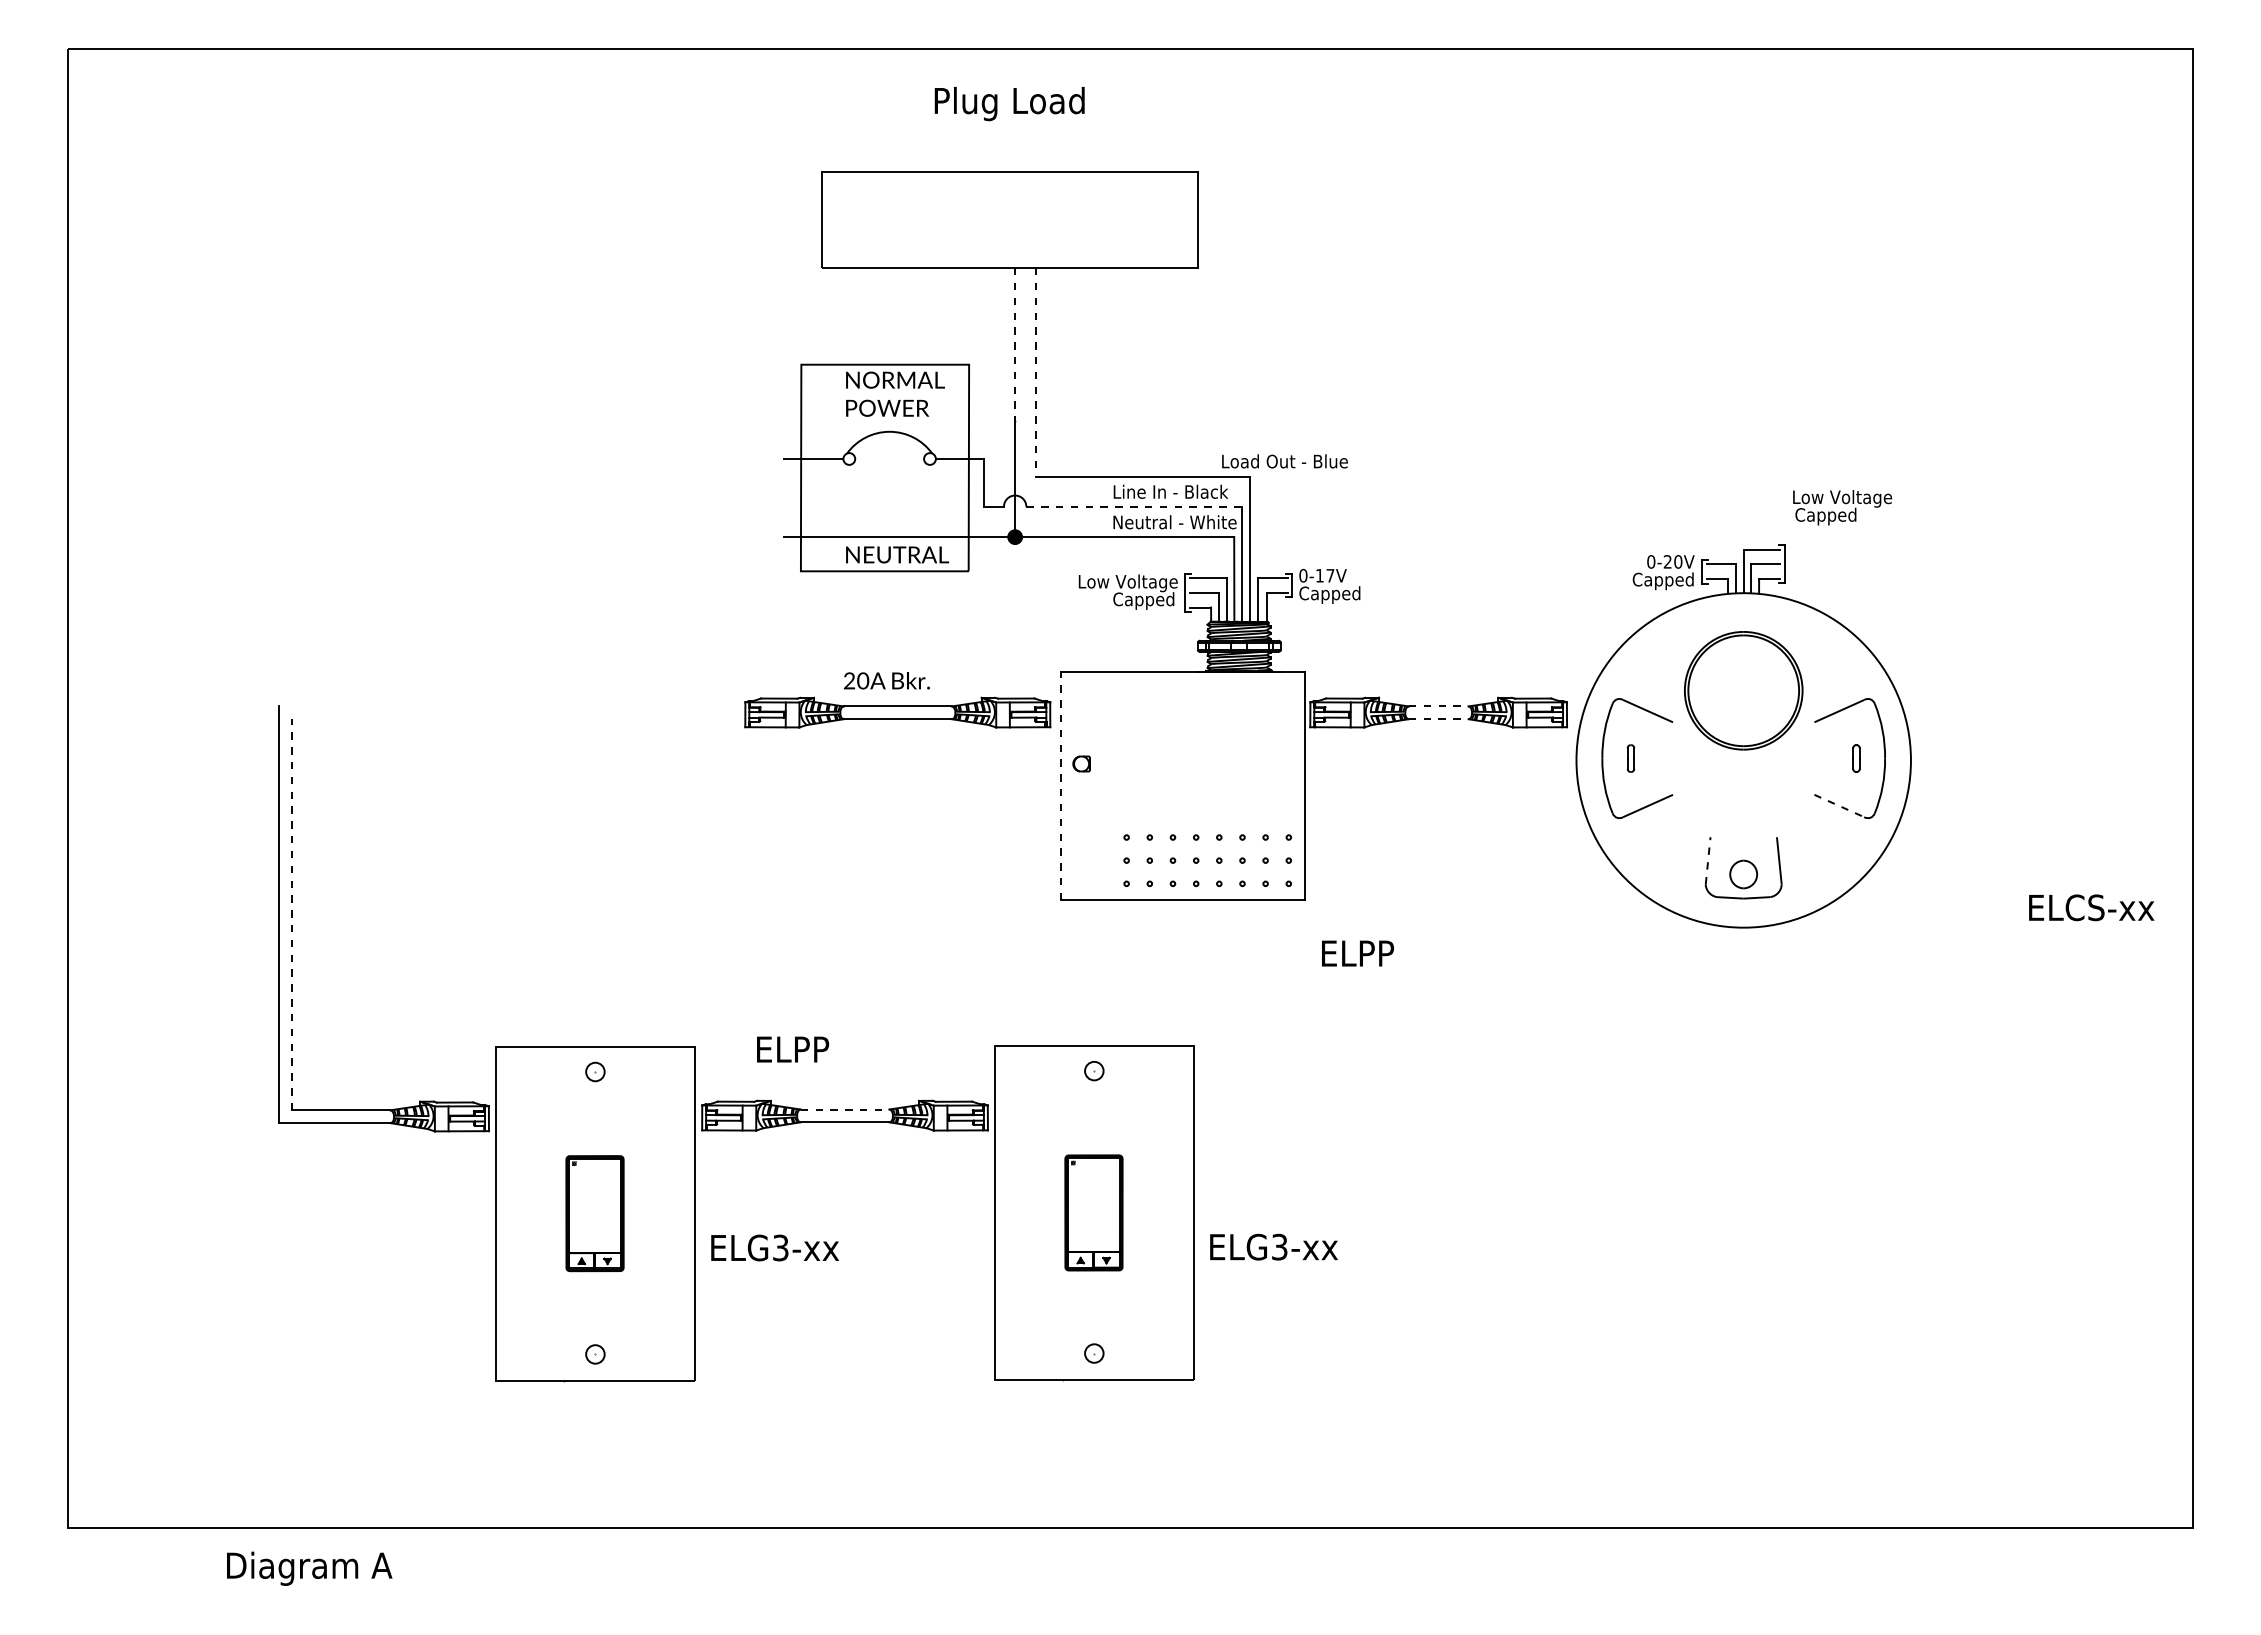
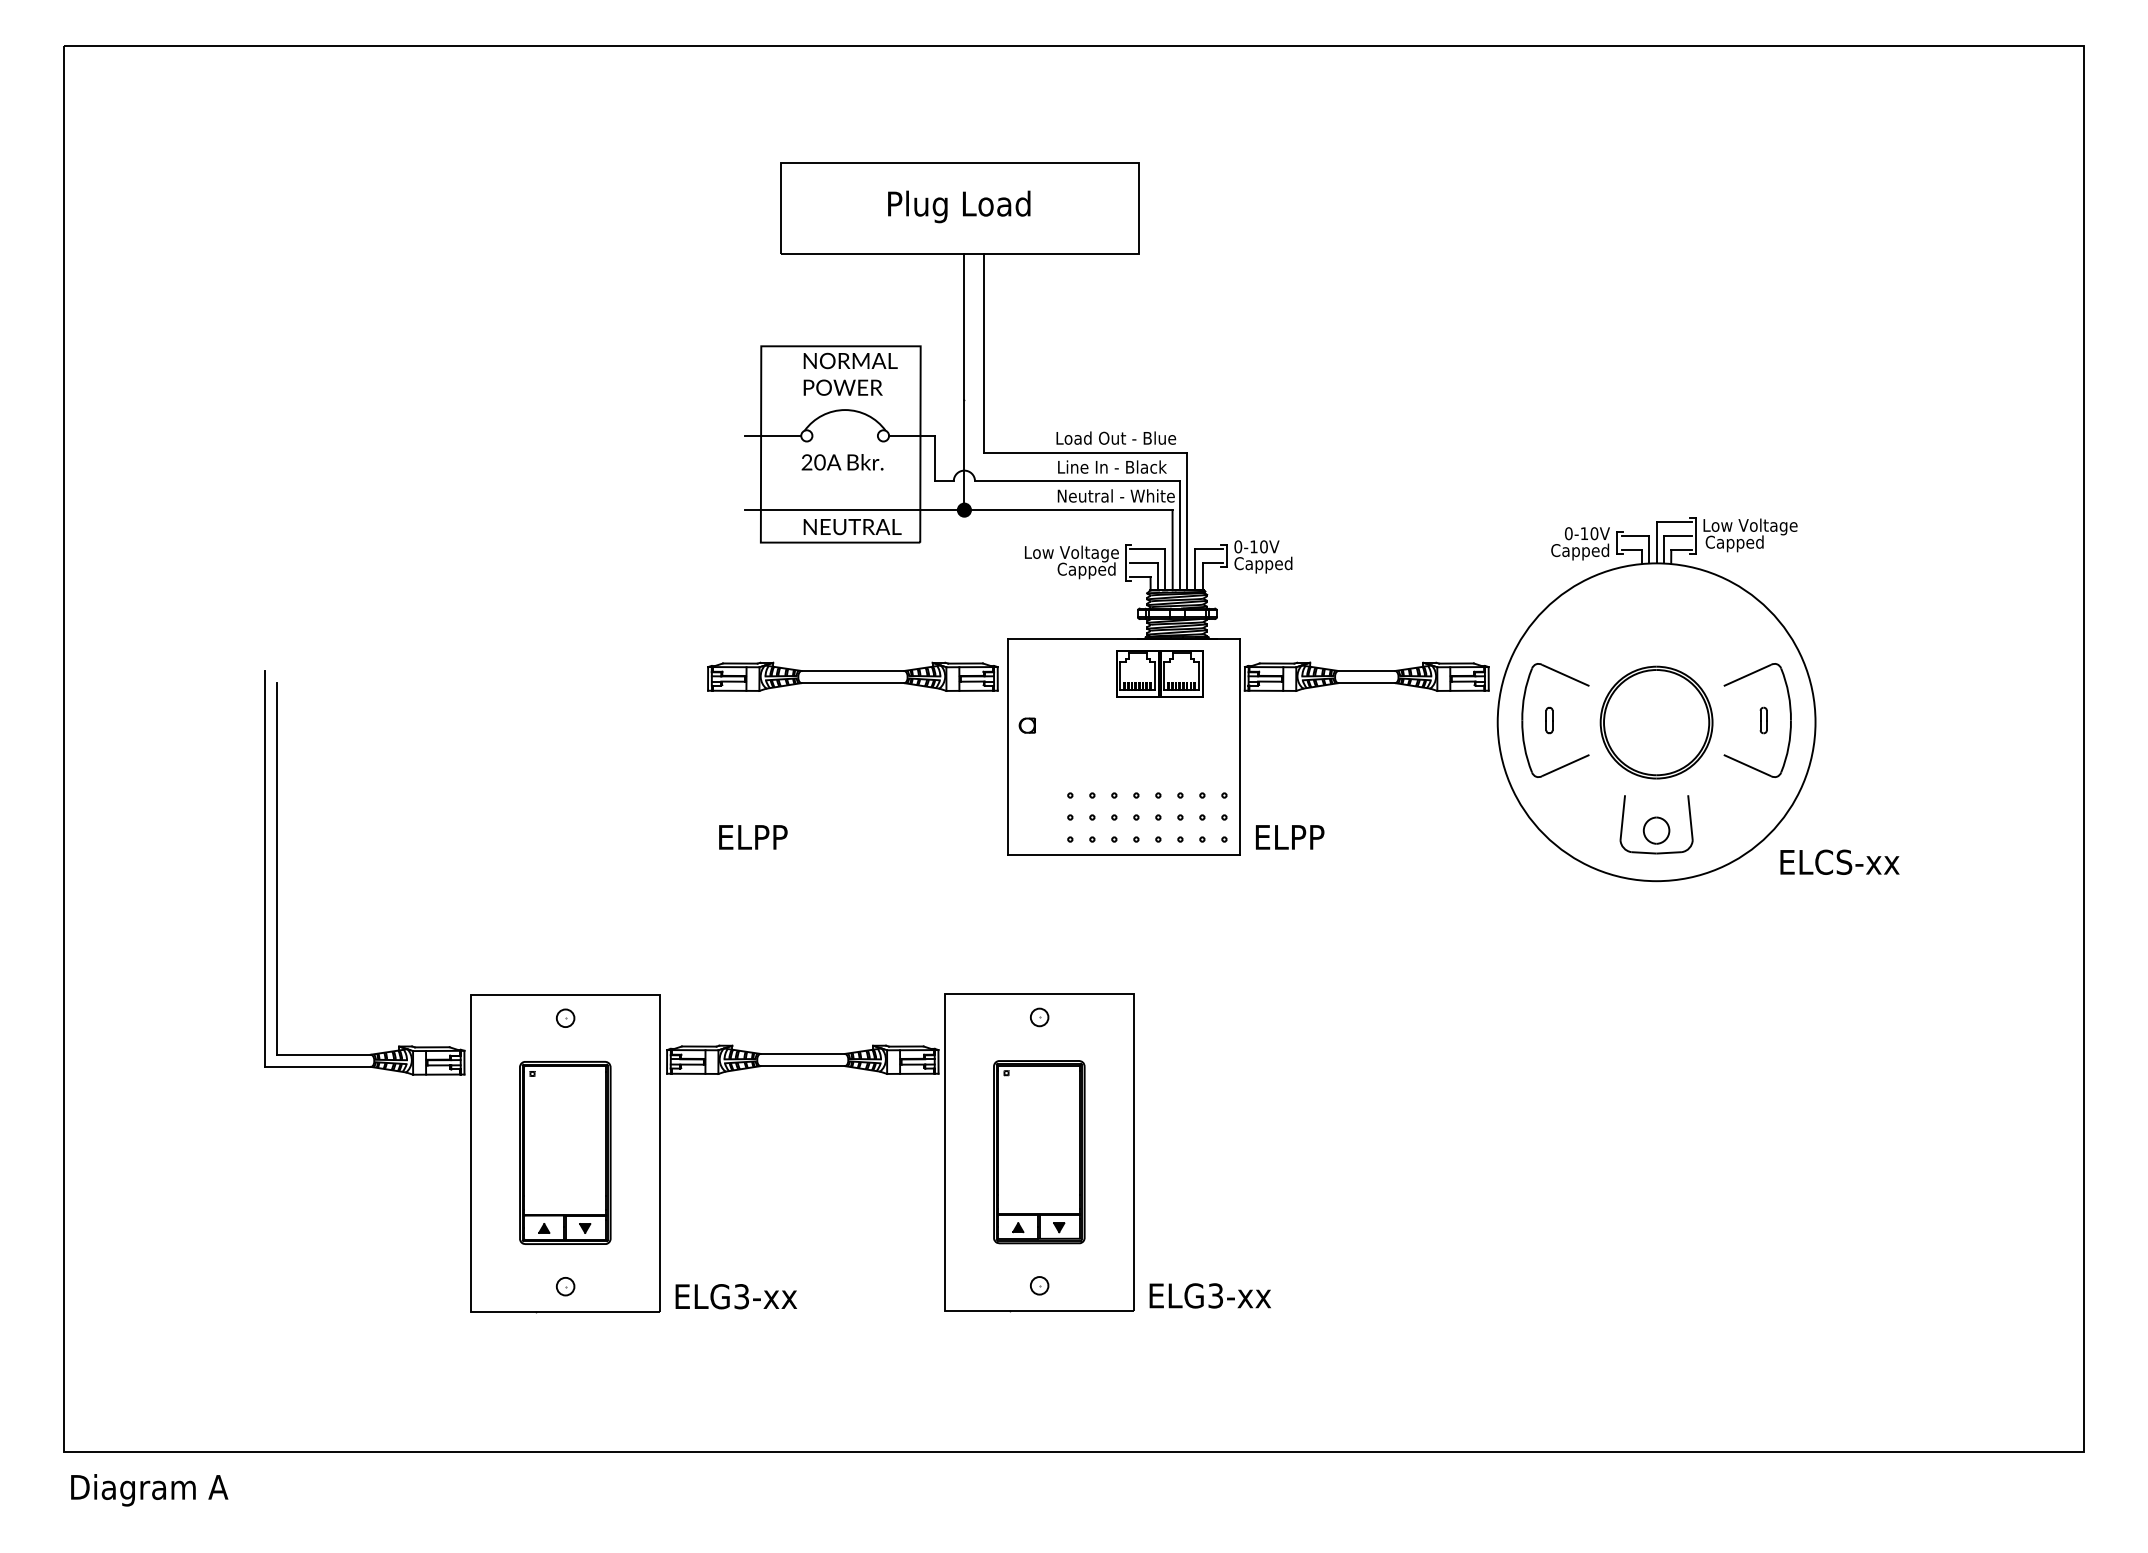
text: (1009, 104) -> (959, 207), moved
line: (1015, 344) -> (964, 327), dashed -> solid
line: (1035, 372) -> (983, 353), dashed -> solid
text: (1284, 461) -> (1115, 438), moved
line: (1134, 506) -> (1077, 481), dashed -> solid
text: (1842, 507) -> (1750, 535), moved
text: (1667, 561) -> (1584, 533), 0-20V -> 0-10V
text: (1330, 575) -> (1264, 546), 0-17V -> 0-10V
text: (886, 680) -> (842, 462), moved
part: (1743, 690) -> (1656, 722), moved
line: (1438, 706) -> (1366, 671), dashed -> solid
part: (1220, 709) -> (1159, 673), added
line: (1438, 719) -> (1366, 683), dashed -> solid
line: (1061, 786) -> (1008, 747), dashed -> solid
line: (1839, 806) -> (1747, 766), dashed -> solid
line: (1708, 860) -> (1623, 817), dashed -> solid
text: (2091, 907) -> (1839, 862), moved
line: (291, 914) -> (276, 868), dashed -> solid
text: (1358, 953) -> (1290, 837), moved
text: (793, 1049) -> (753, 837), moved
line: (845, 1109) -> (803, 1053), dashed -> solid
part: (1093, 1212) -> (1038, 1151), size x1.67
part: (594, 1213) -> (564, 1152), size x1.67
text: (1273, 1246) -> (1209, 1295), moved
text: (774, 1247) -> (735, 1296), moved
text: (309, 1568) -> (149, 1490), moved

